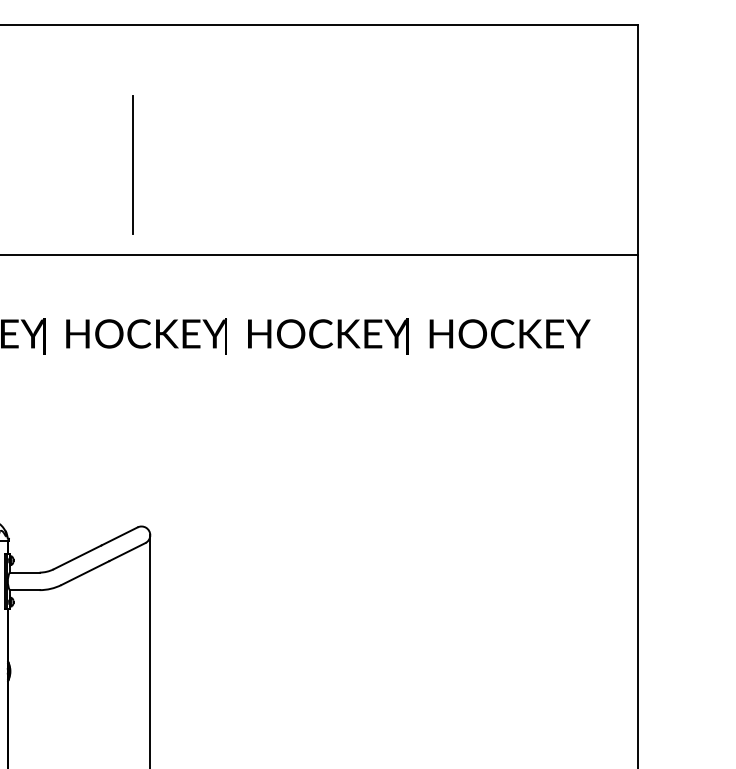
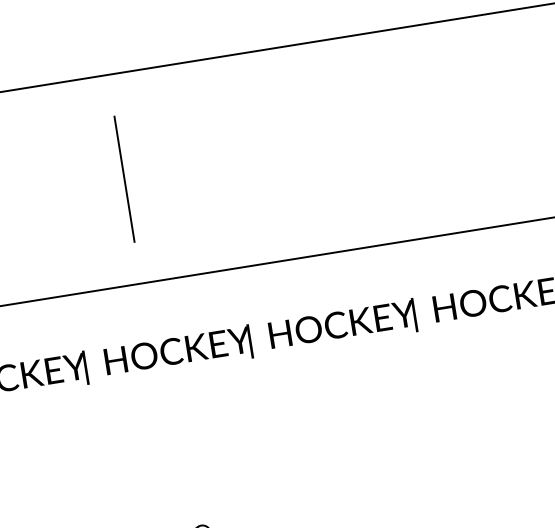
line: (132, 164) -> (124, 178), moved

